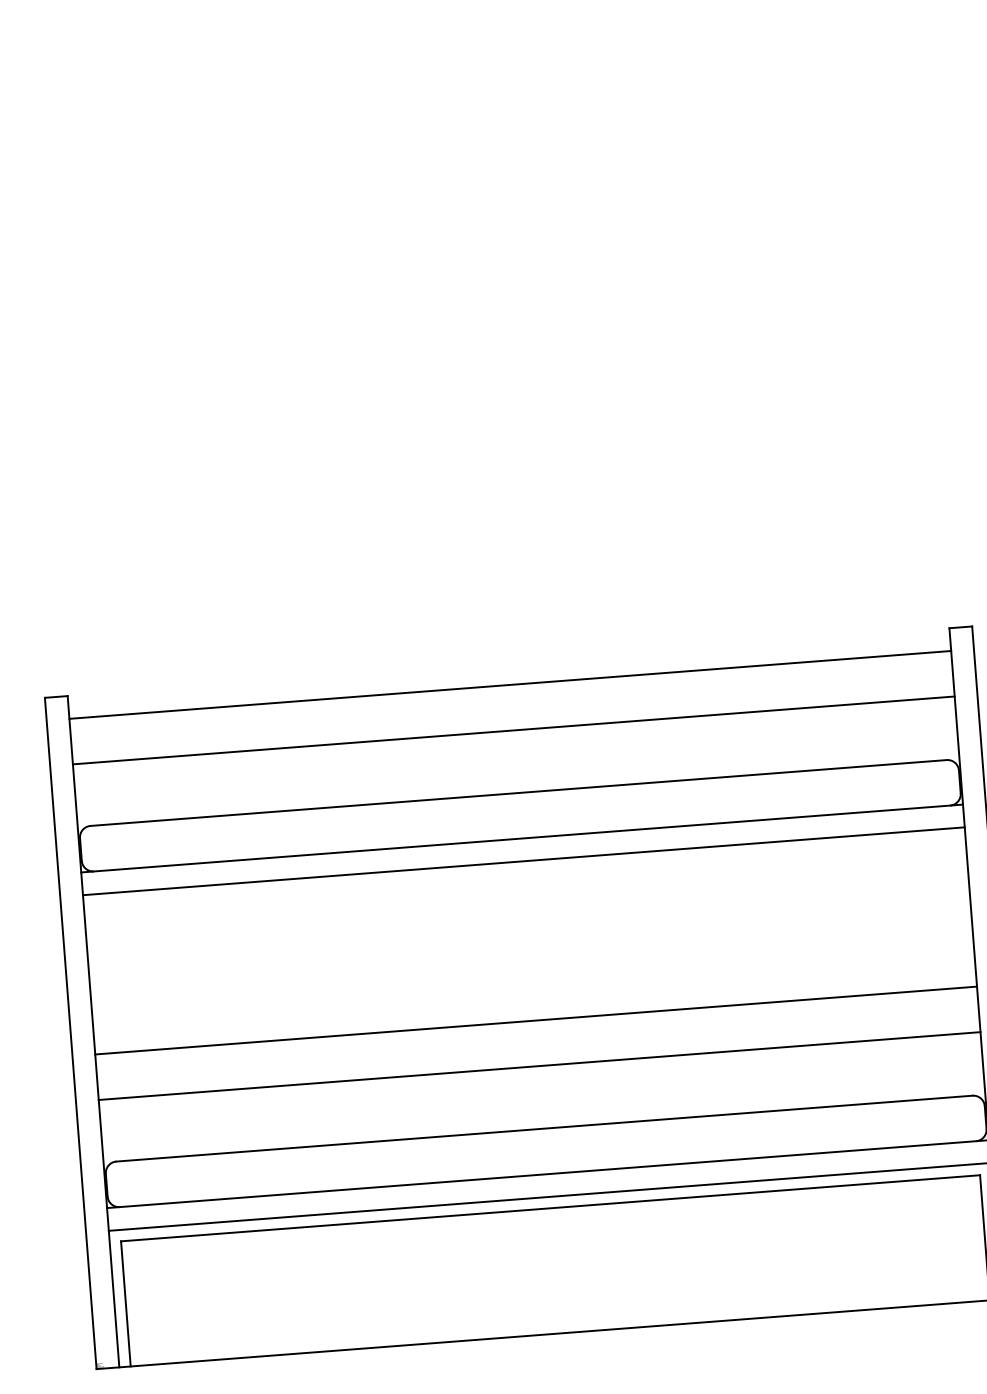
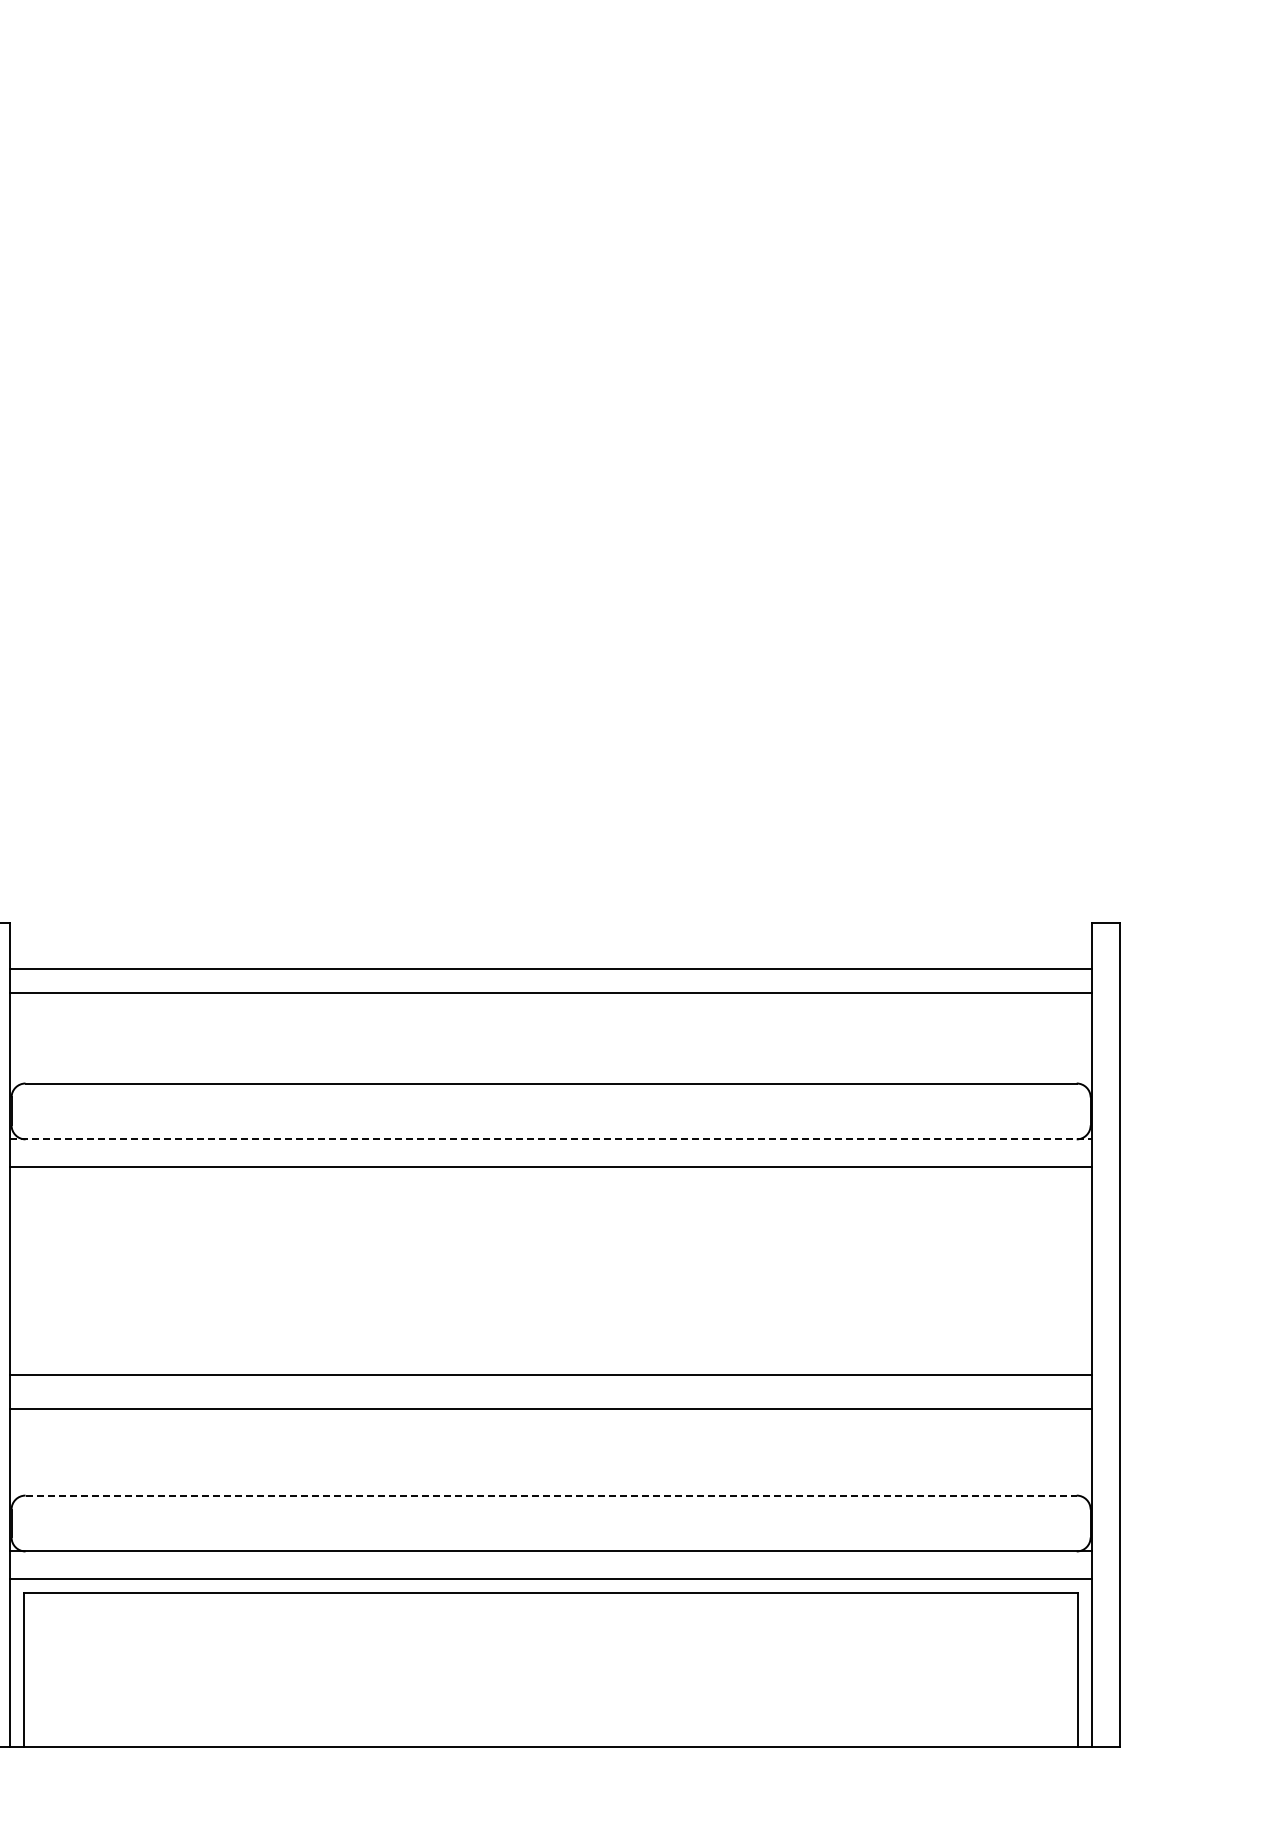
line: (509, 684) -> (550, 992), moved
line: (513, 730) -> (550, 968), moved
line: (522, 838) -> (551, 1139), solid -> dashed
line: (535, 1020) -> (550, 1408), moved
line: (539, 1065) -> (550, 1374), moved
line: (544, 1128) -> (551, 1495), solid -> dashed

